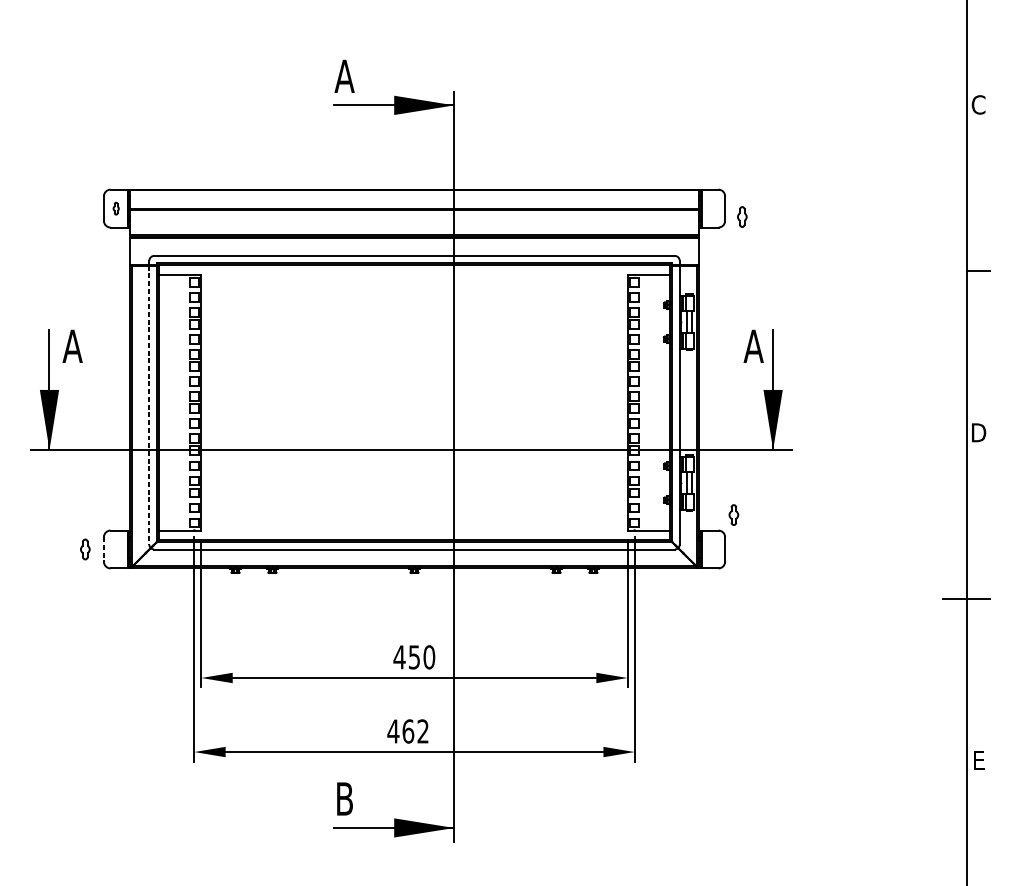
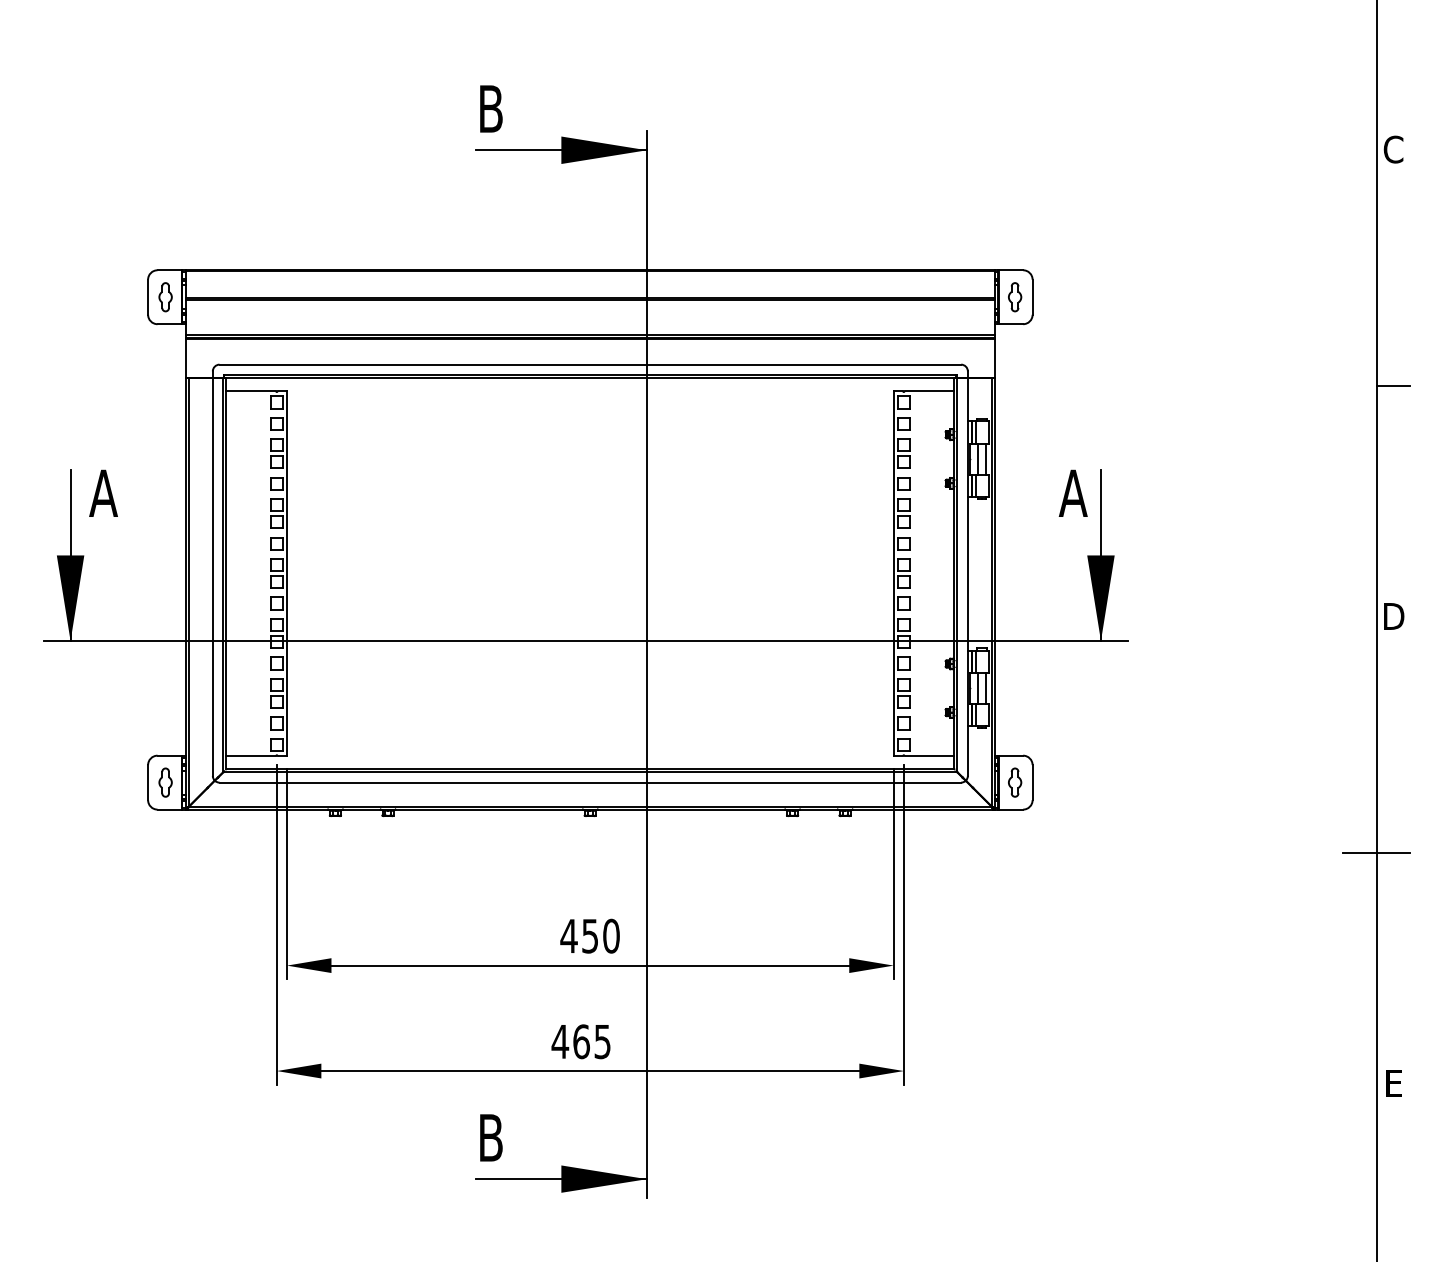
text: (344, 76) -> (490, 108), A -> B
part: (116, 208) -> (165, 297), size x1.67
part: (742, 217) -> (1015, 297), moved
line: (149, 405) -> (212, 577), dashed -> solid
part: (734, 514) -> (1015, 782), moved
part: (85, 549) -> (165, 782), moved
line: (104, 549) -> (148, 782), dashed -> solid
text: (423, 731) -> (602, 1041), 462 -> 465

